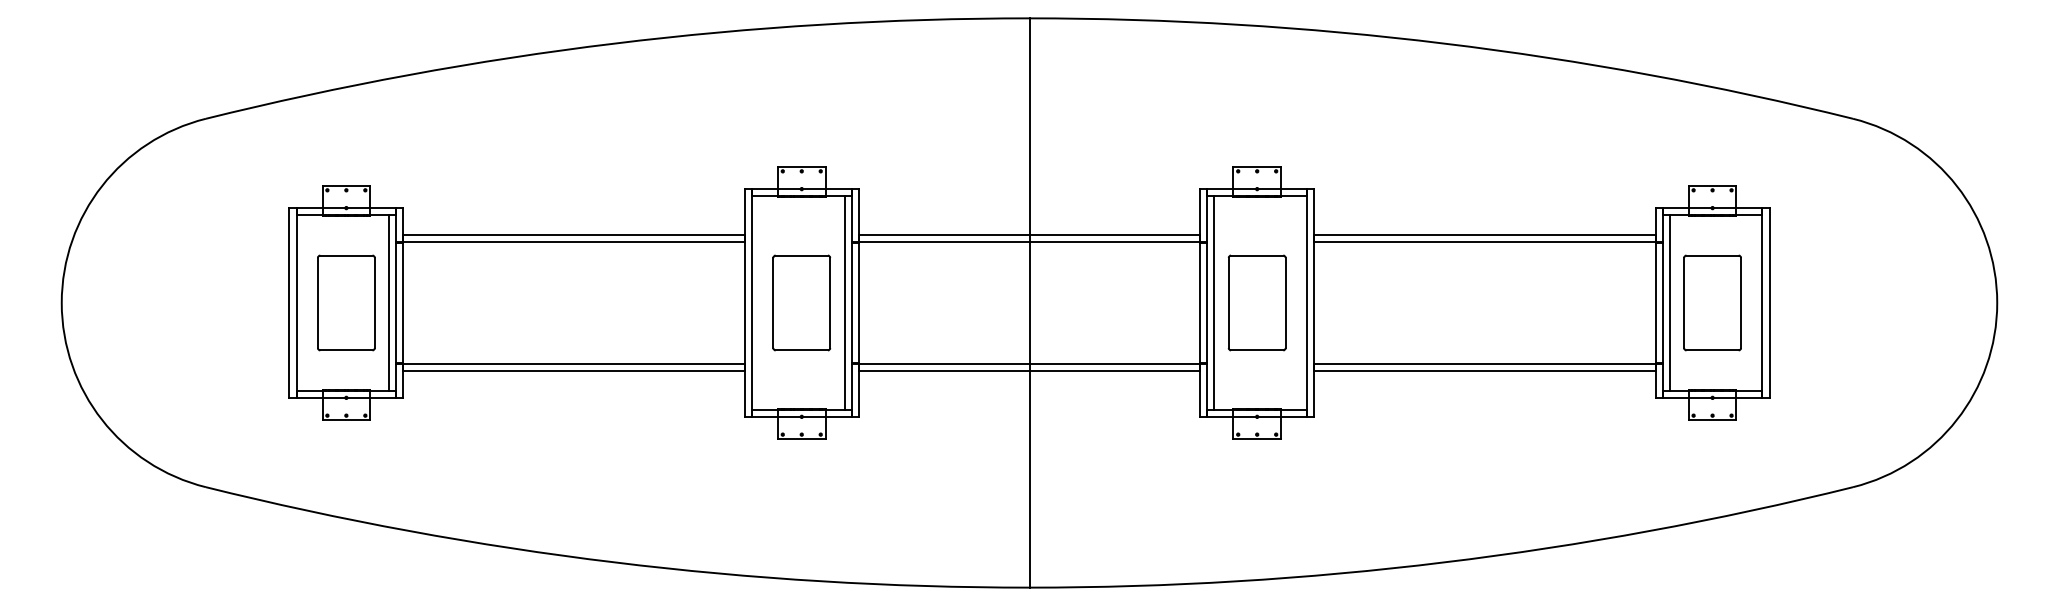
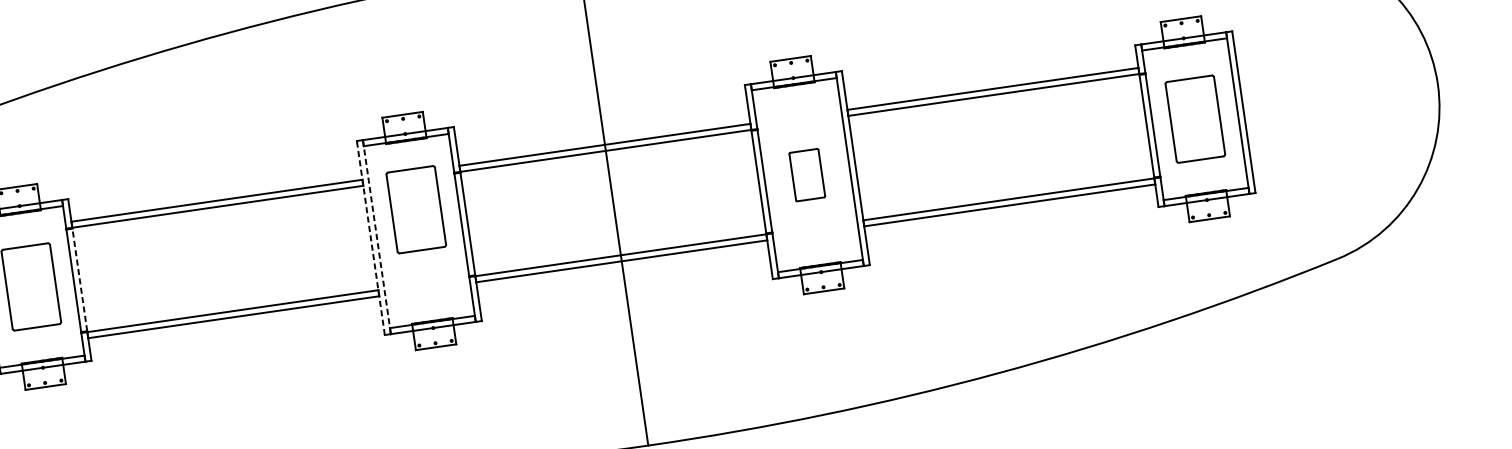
line: (389, 302) -> (68, 281), removed
line: (403, 302) -> (79, 279), solid -> dashed
part: (801, 302) -> (415, 209), moved
line: (844, 302) -> (455, 225), removed
line: (1214, 302) -> (770, 179), removed
part: (1256, 302) -> (806, 174), size x0.6
line: (1669, 302) -> (1158, 124), removed
line: (744, 303) -> (370, 238), solid -> dashed
line: (751, 303) -> (376, 237), solid -> dashed

